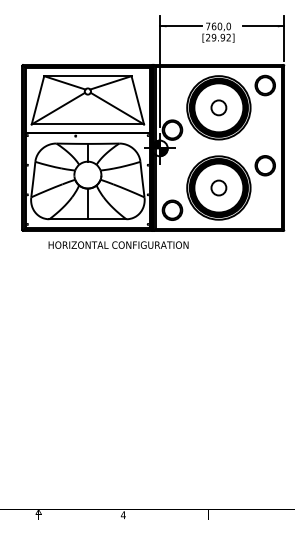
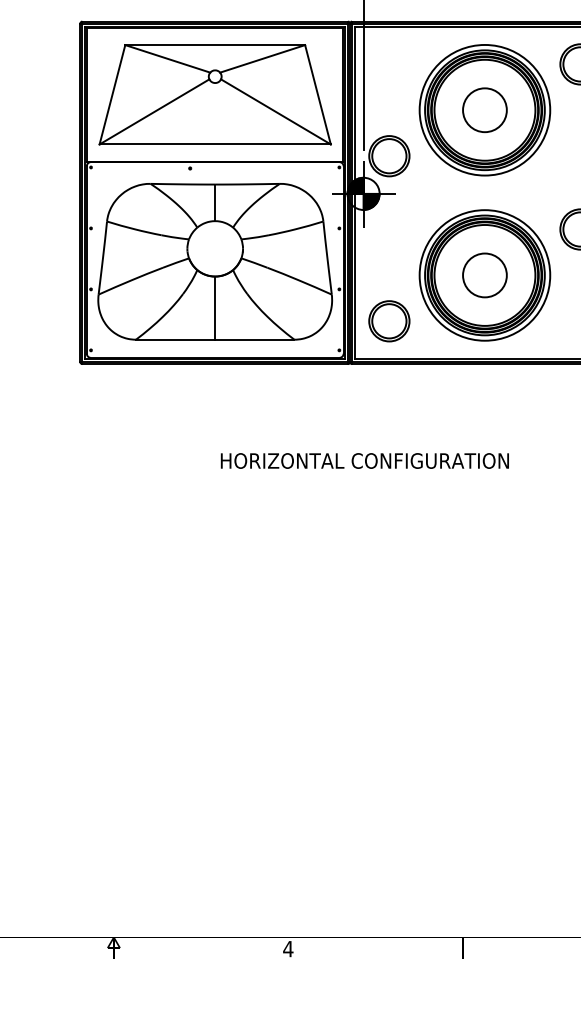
circle: (218, 107) -> (484, 109), size x1.43
circle: (218, 187) -> (484, 274), size x1.43
text: (118, 244) -> (364, 459), moved

